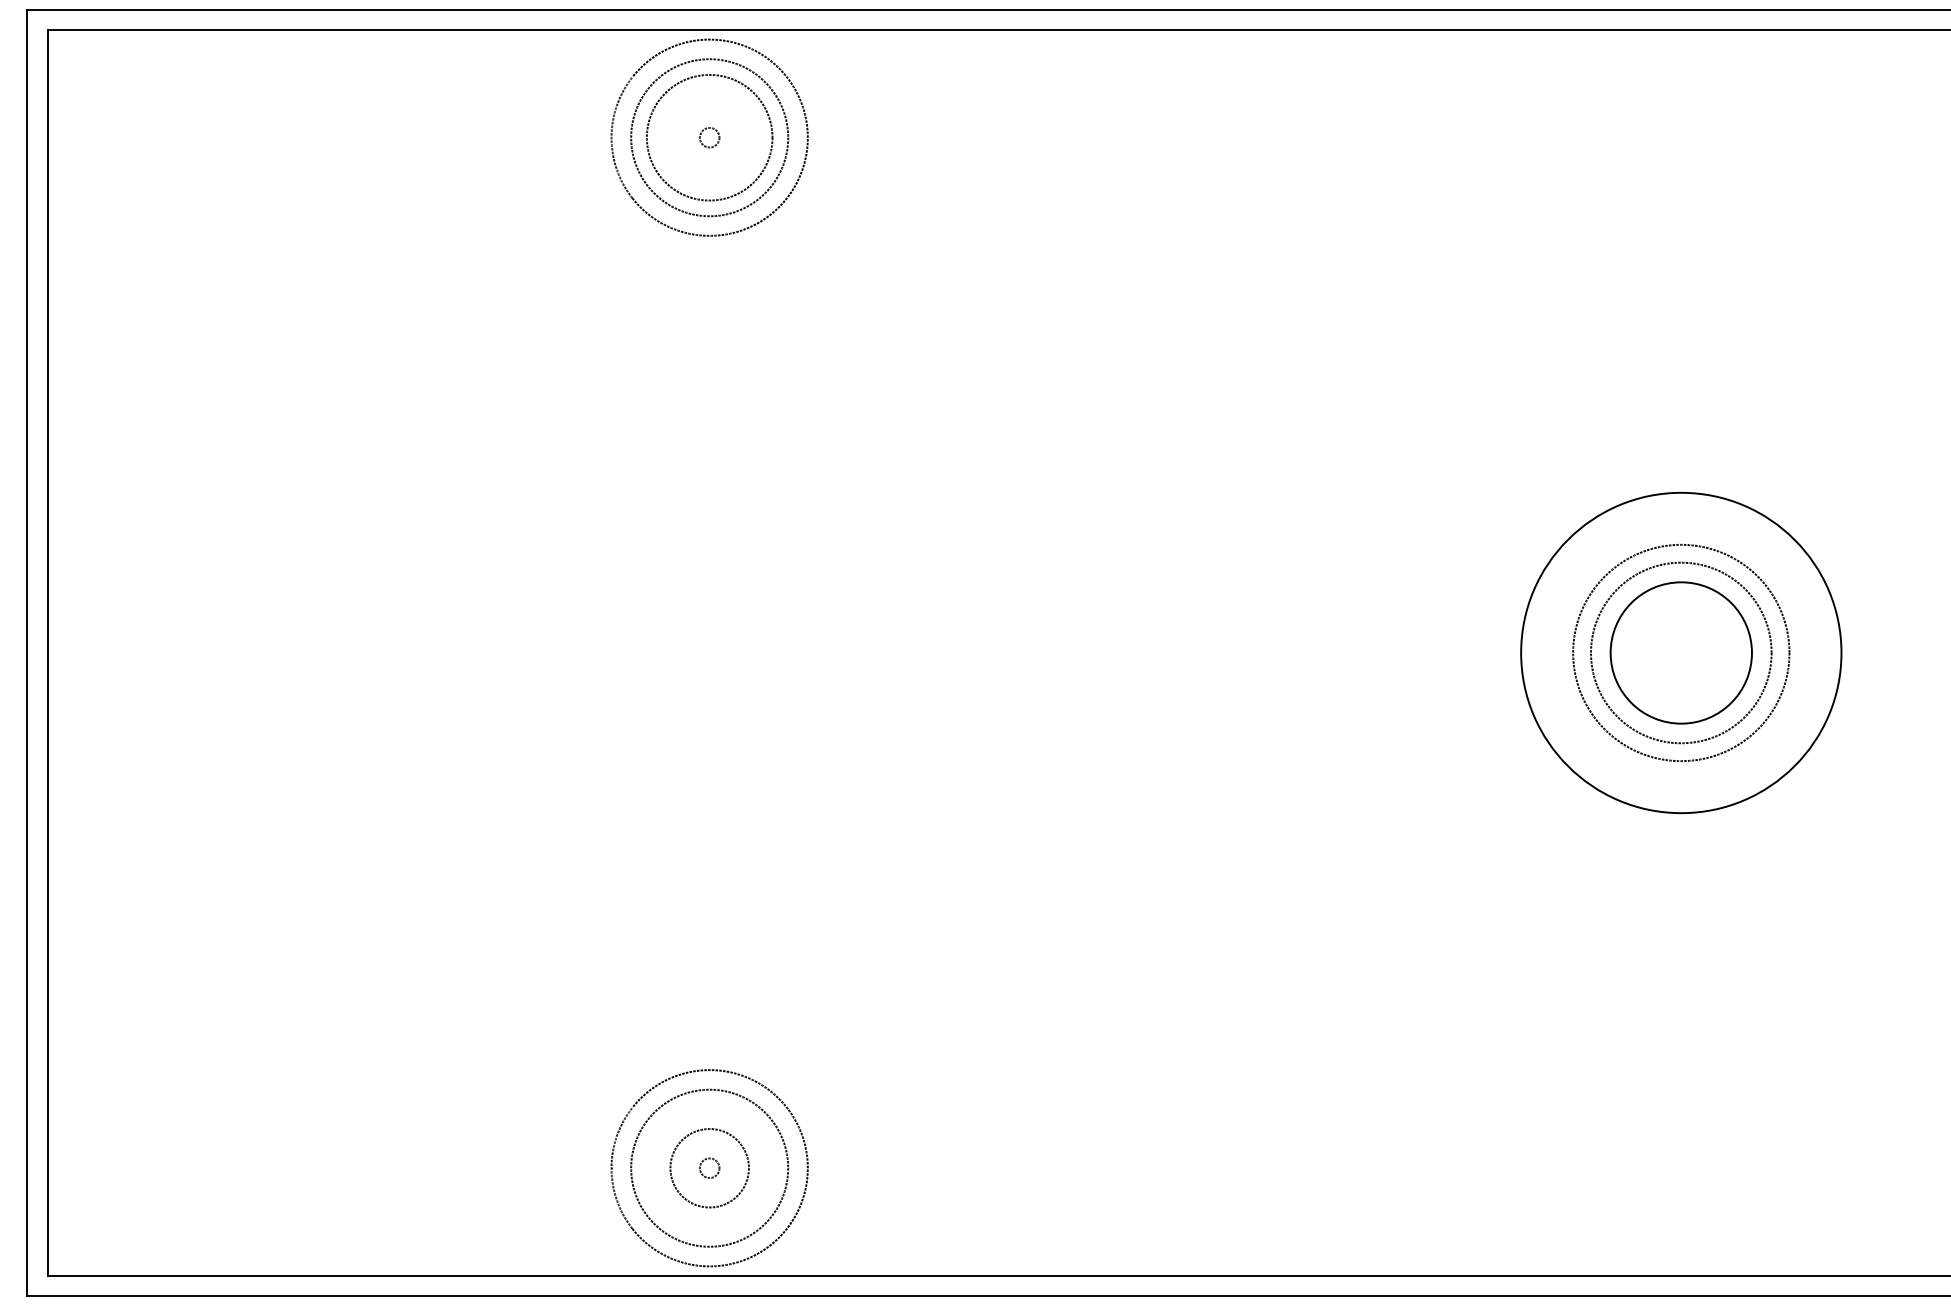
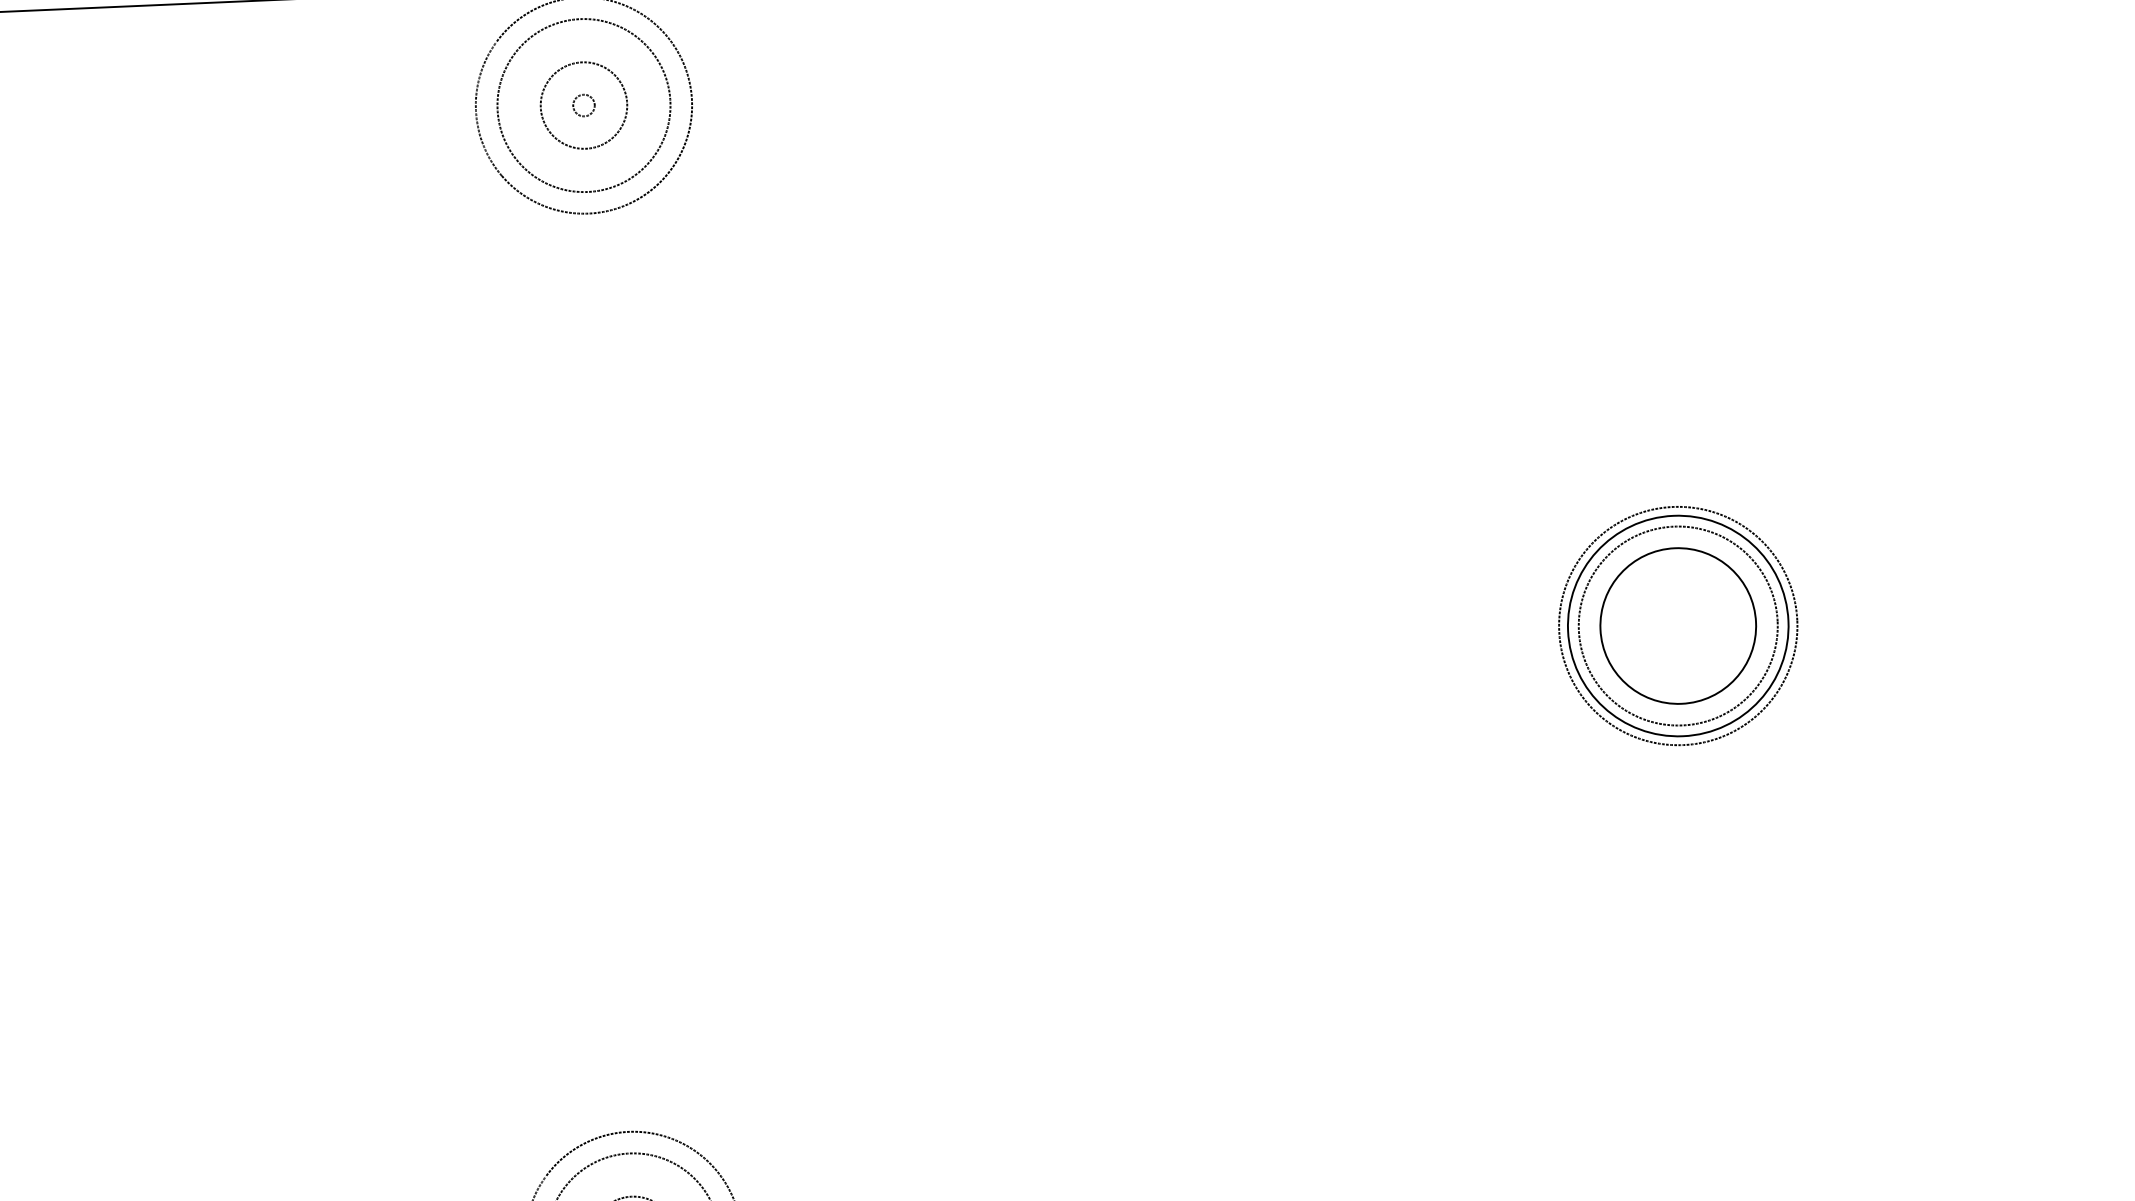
circle: (709, 137) -> (583, 105), size x0.62
circle: (1681, 652) -> (1678, 625), size x0.62

